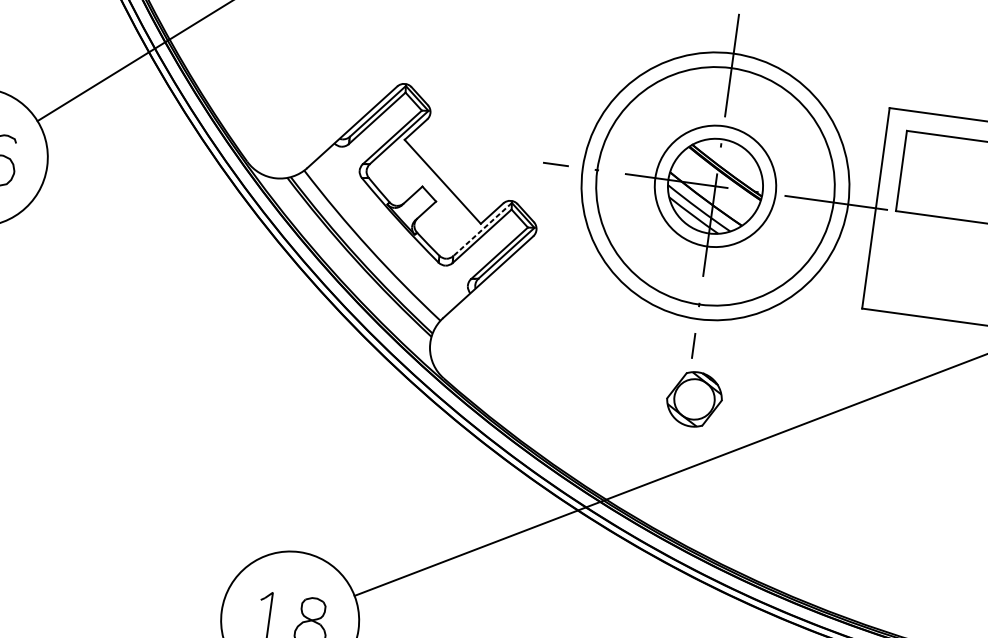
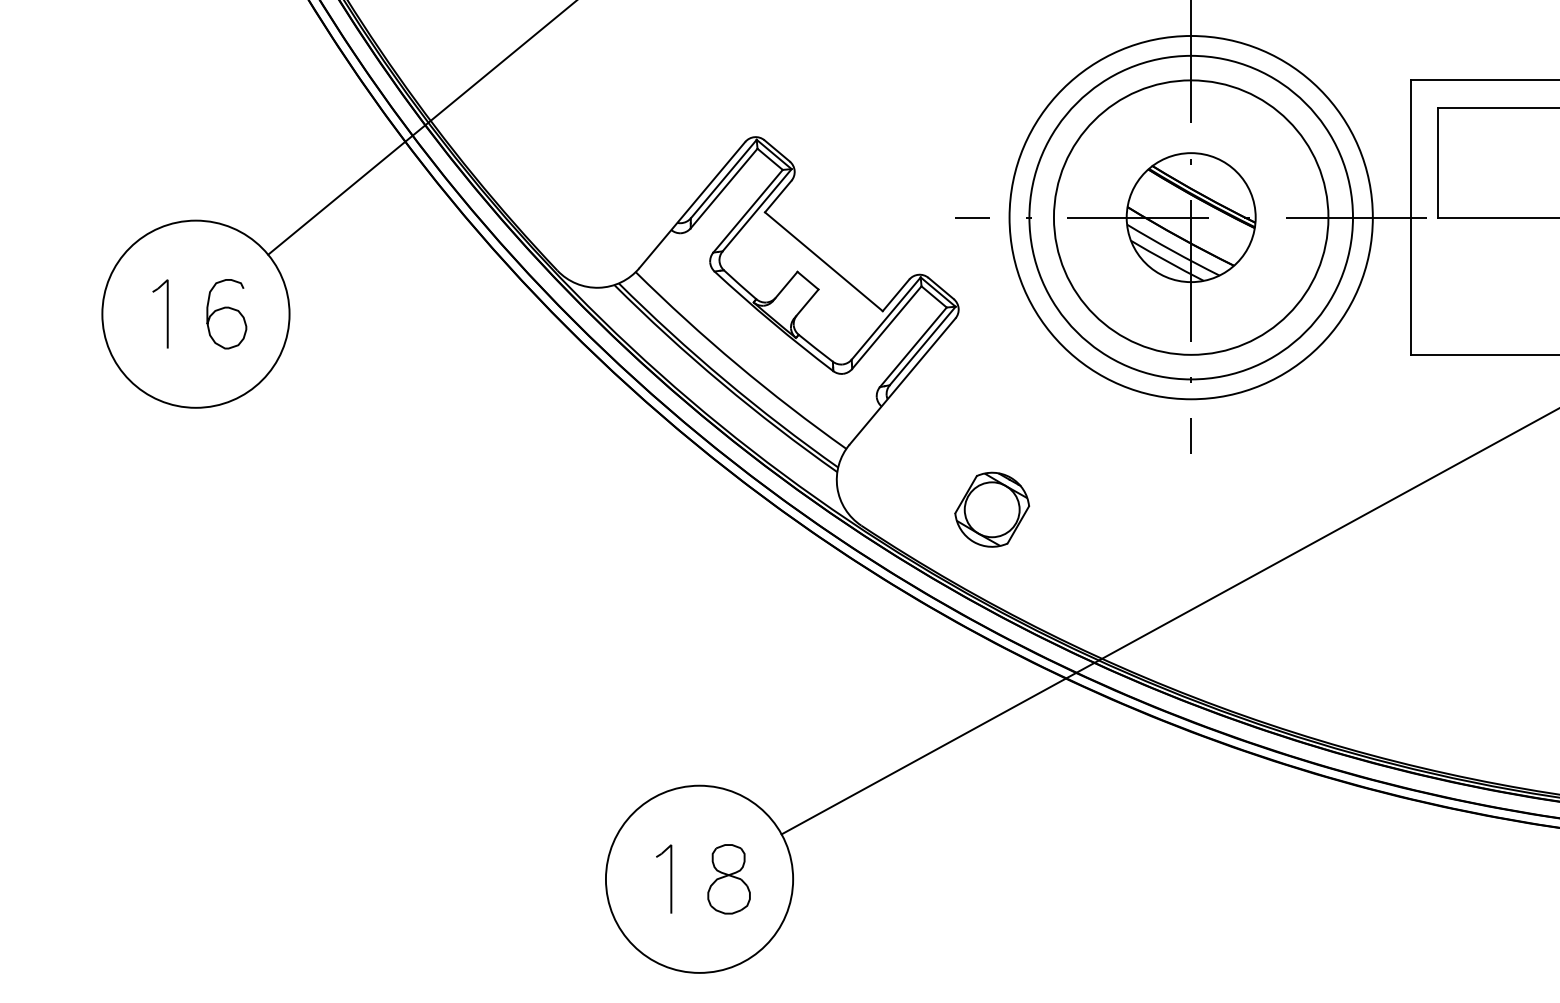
circle: (715, 186) -> (1190, 217), size x1.67
line: (482, 229) -> (886, 318), dashed -> solid
part: (694, 399) -> (992, 509), moved

